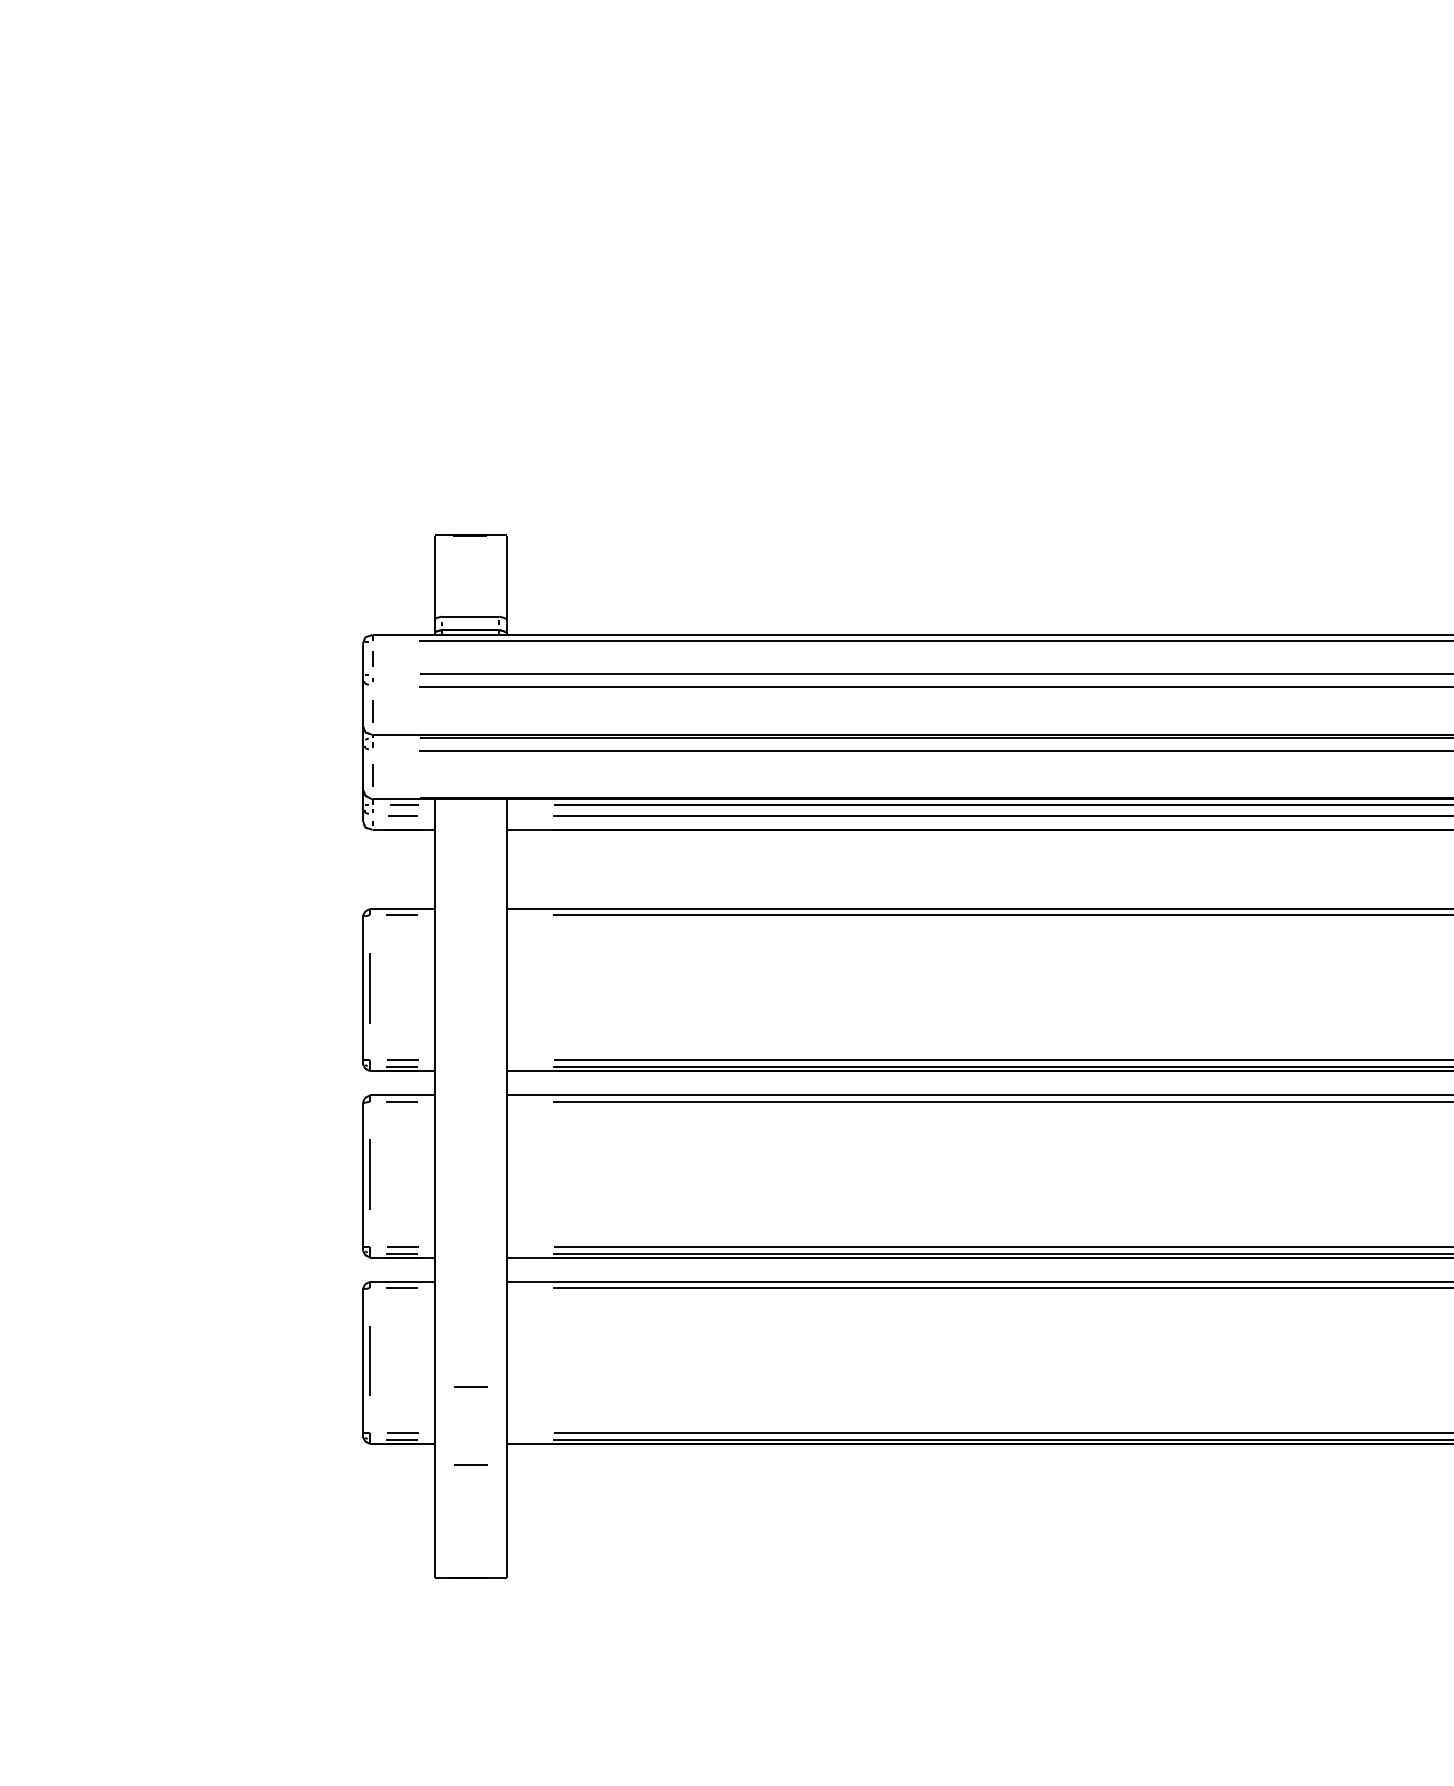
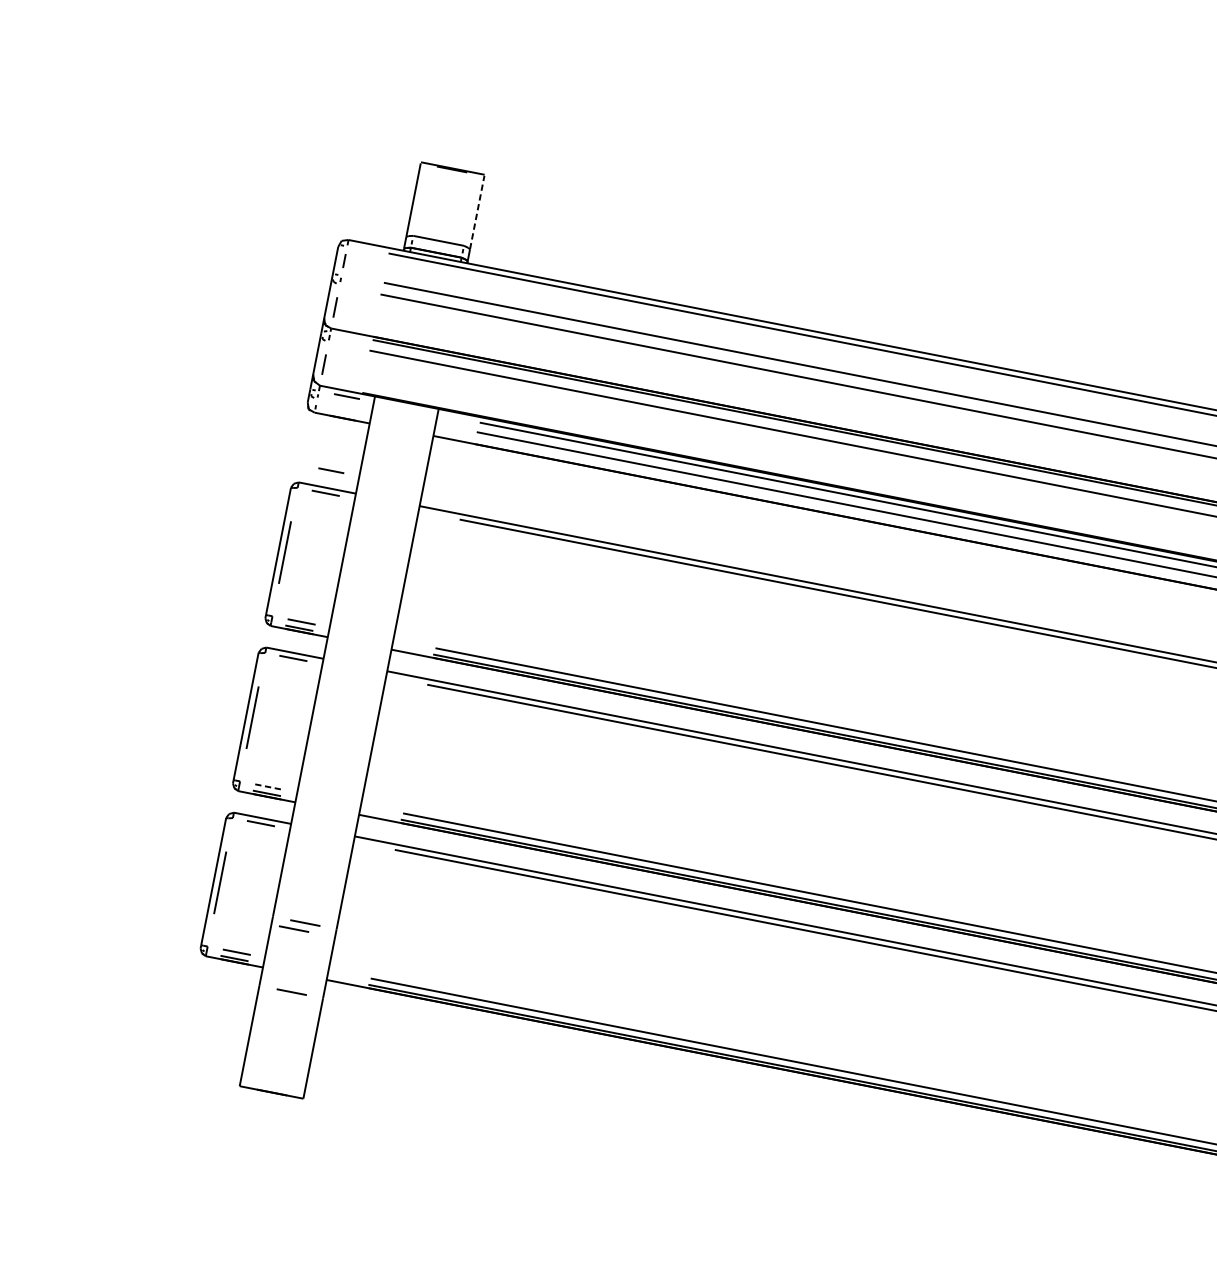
line: (506, 577) -> (477, 212), solid -> dashed
line: (402, 815) -> (331, 469), moved
line: (402, 1246) -> (268, 786), solid -> dashed
line: (459, 1395) -> (293, 928), added

